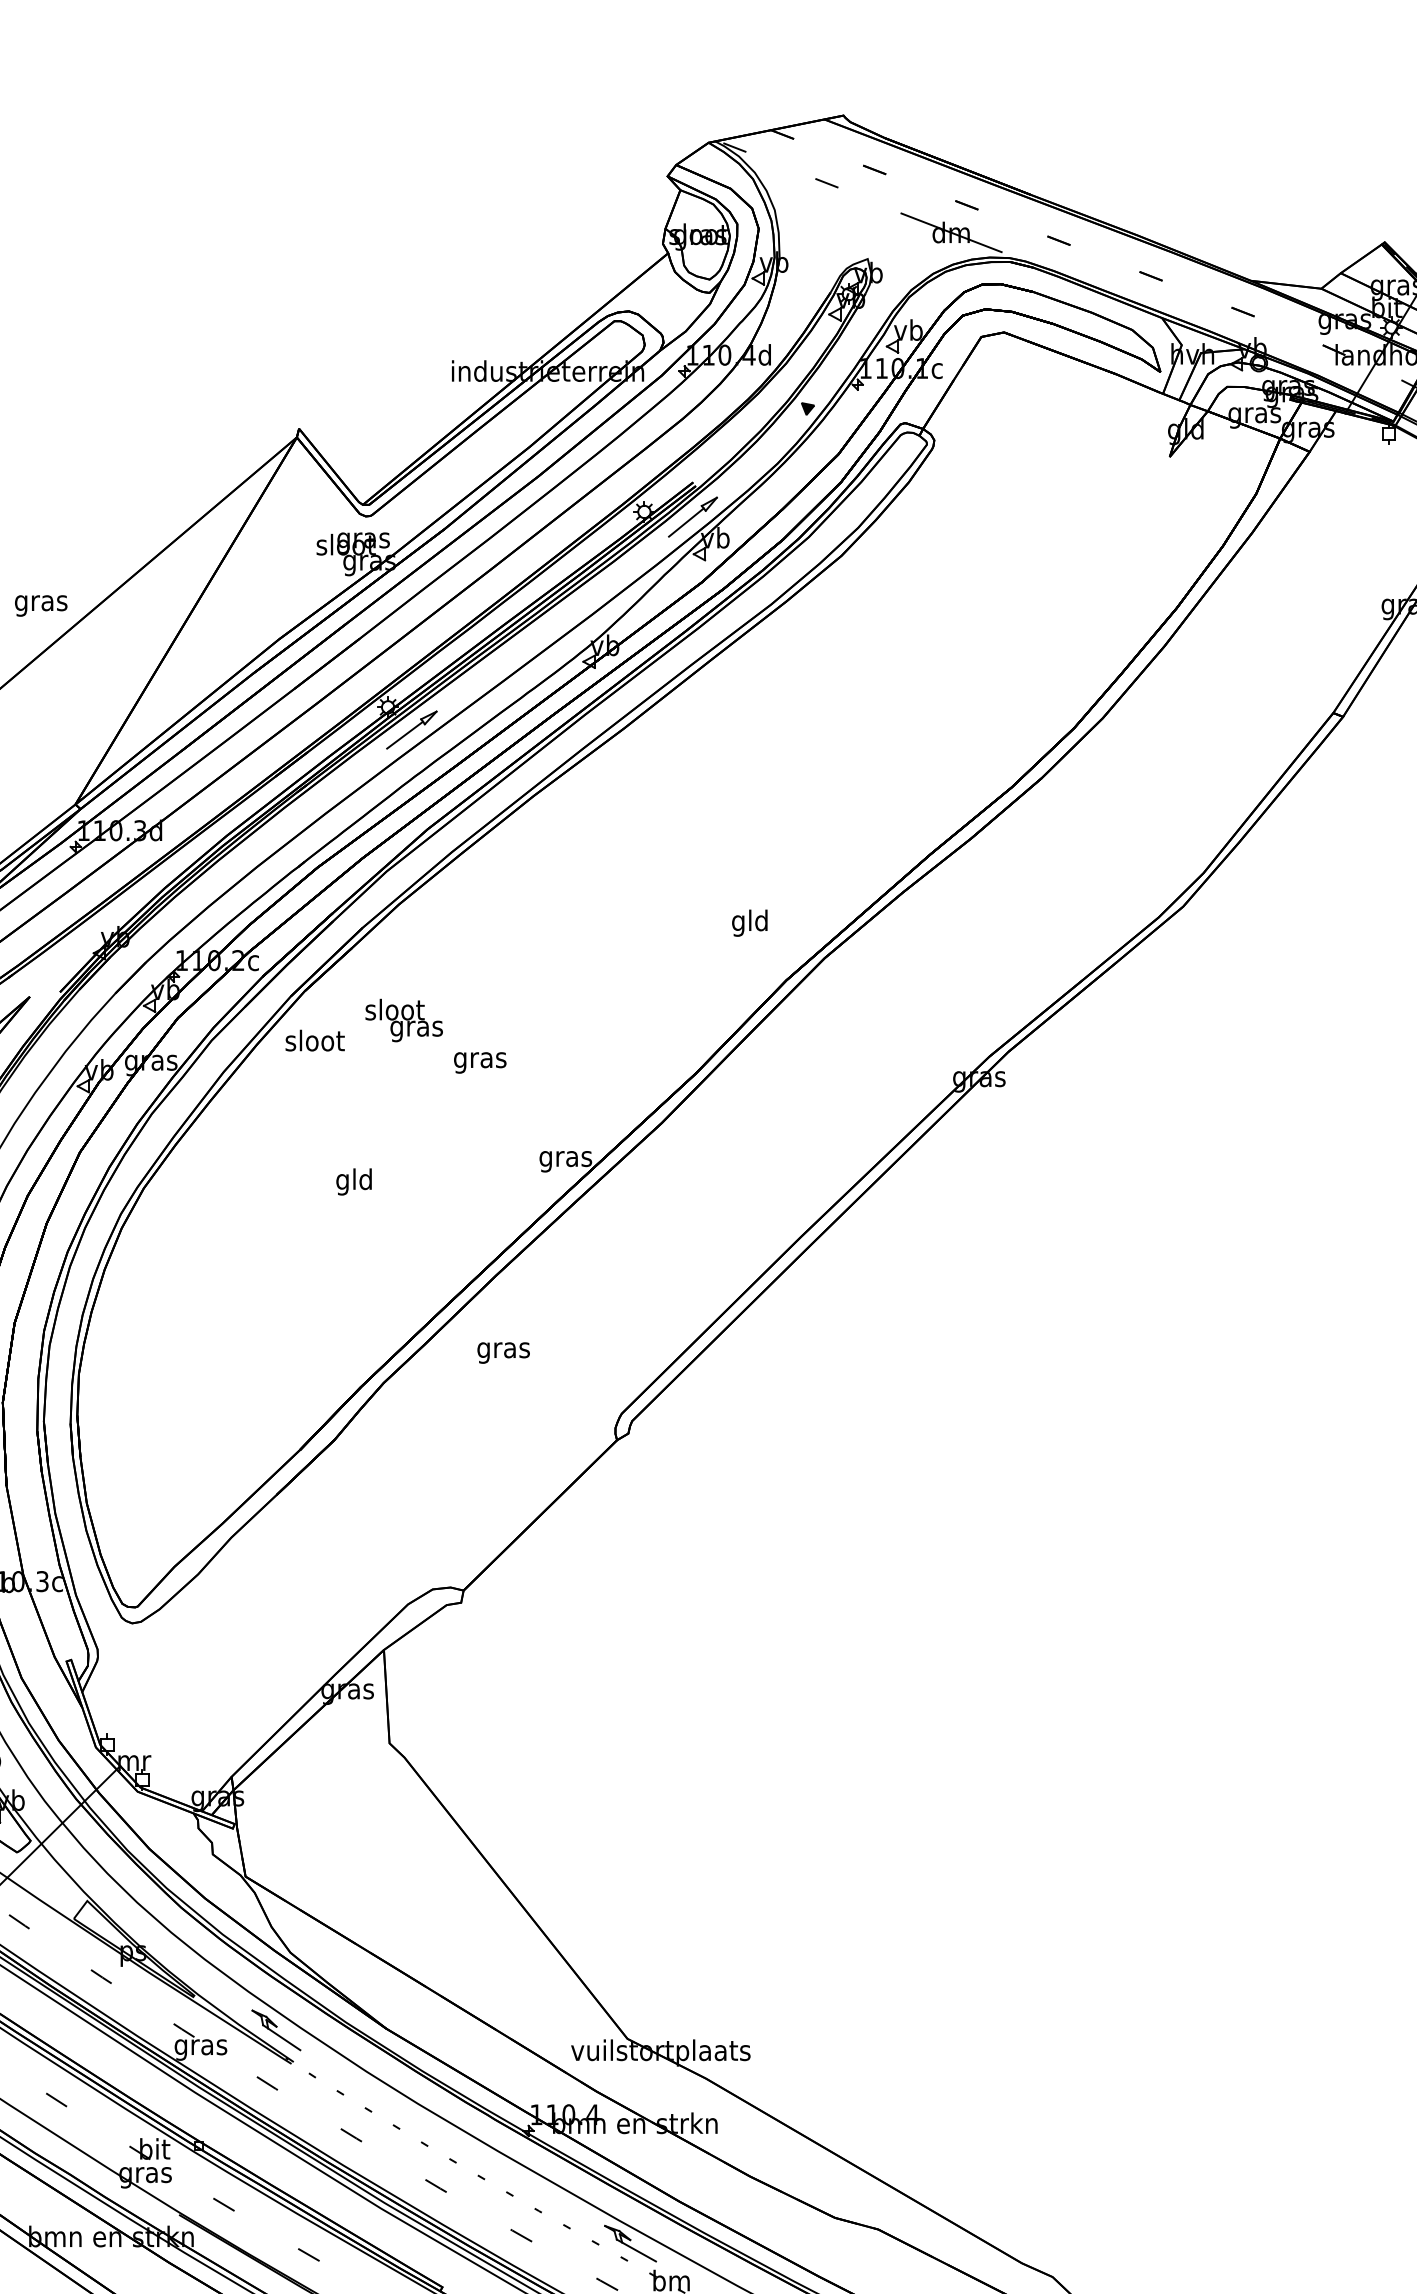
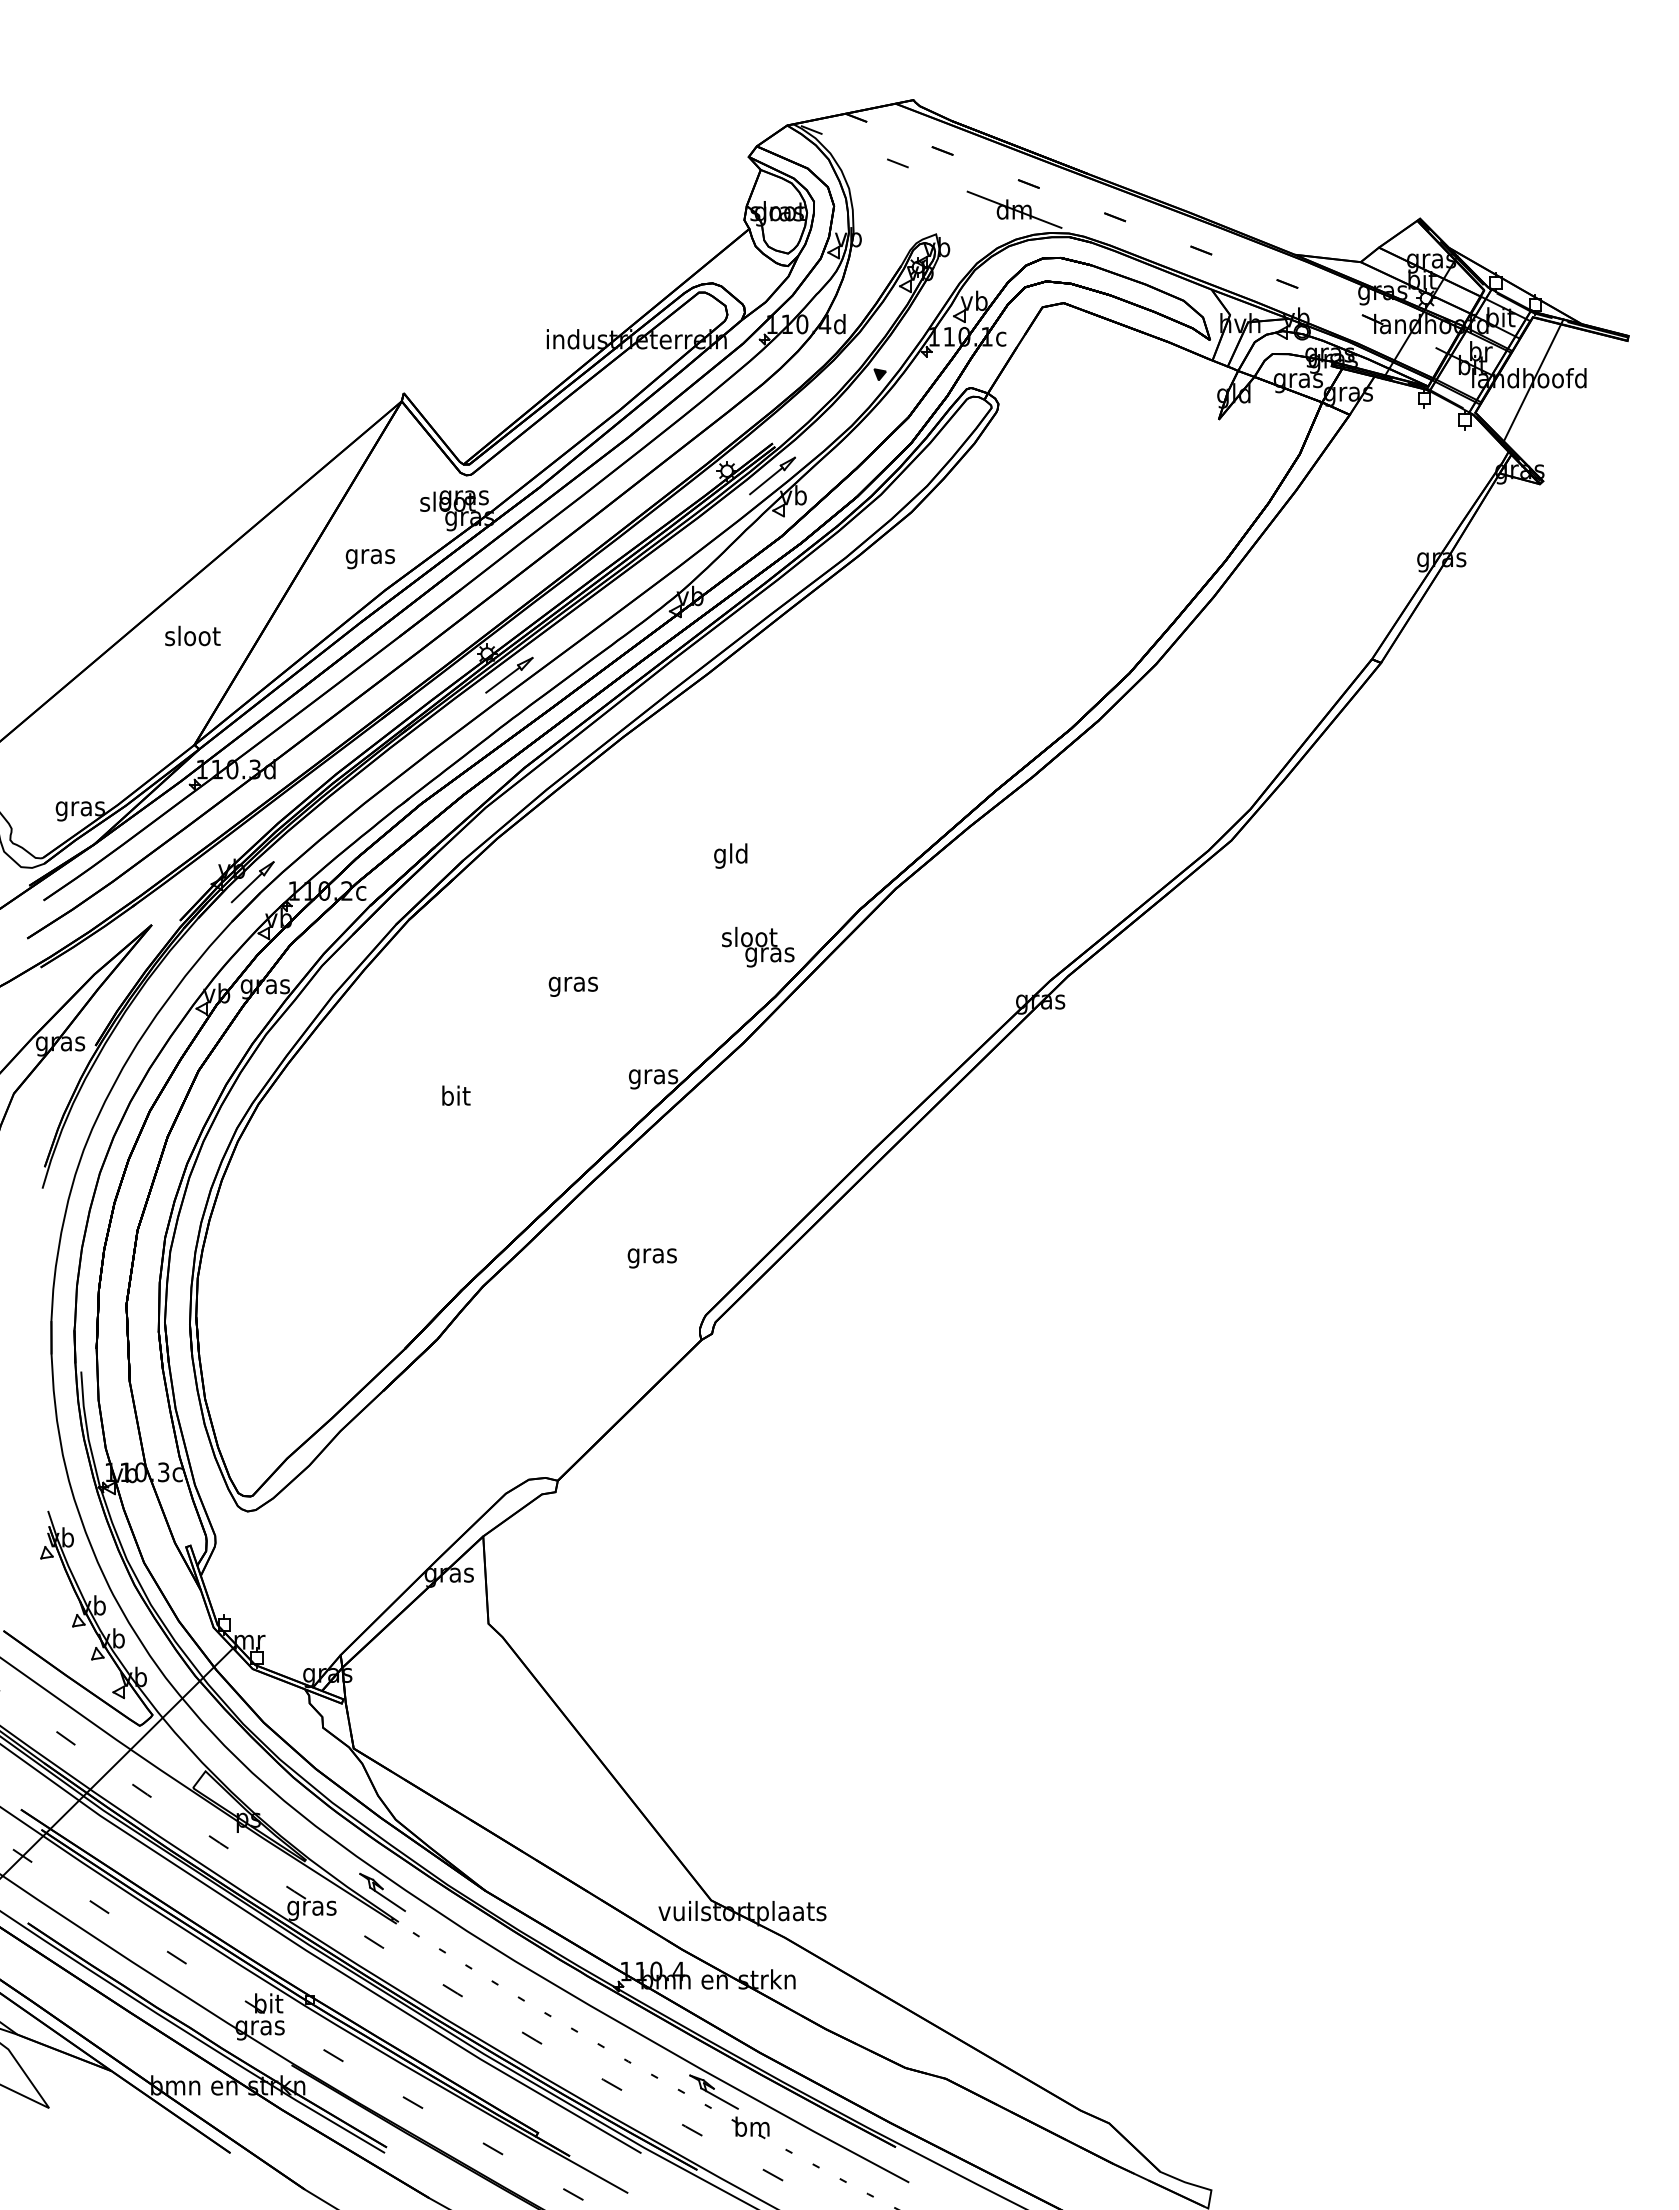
text: (40, 606) -> (369, 559), moved
text: (749, 922) -> (730, 855), moved
part: (137, 951) -> (252, 882), added
text: (404, 1019) -> (758, 946), moved
text: (314, 1040) -> (192, 635), moved
text: (353, 1181) -> (454, 1097), gld -> bit
text: (502, 1353) -> (651, 1258), moved

